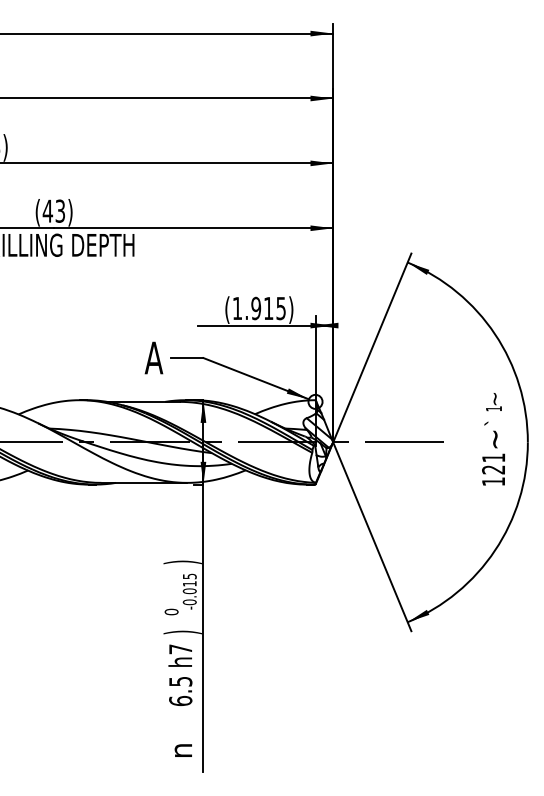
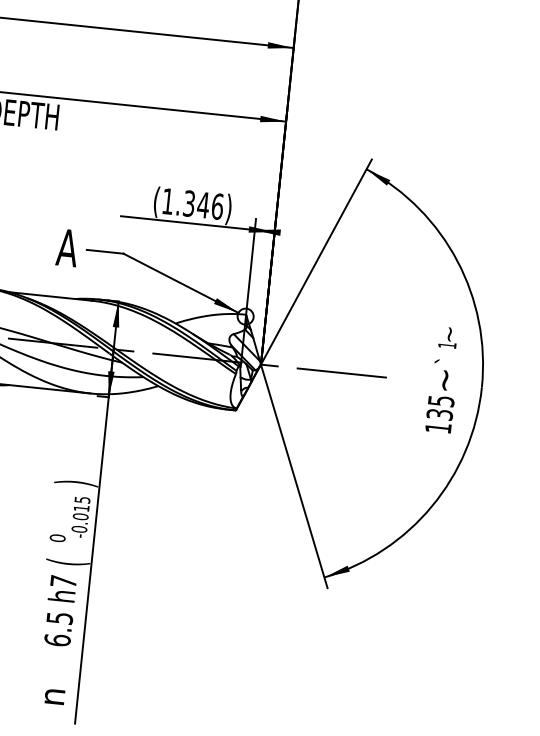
text: (268, 308) -> (203, 205), (1.915) -> (1.346)
text: (493, 463) -> (440, 407), 121 -> 135
text: (182, 632) -> (67, 562), ) -> (

